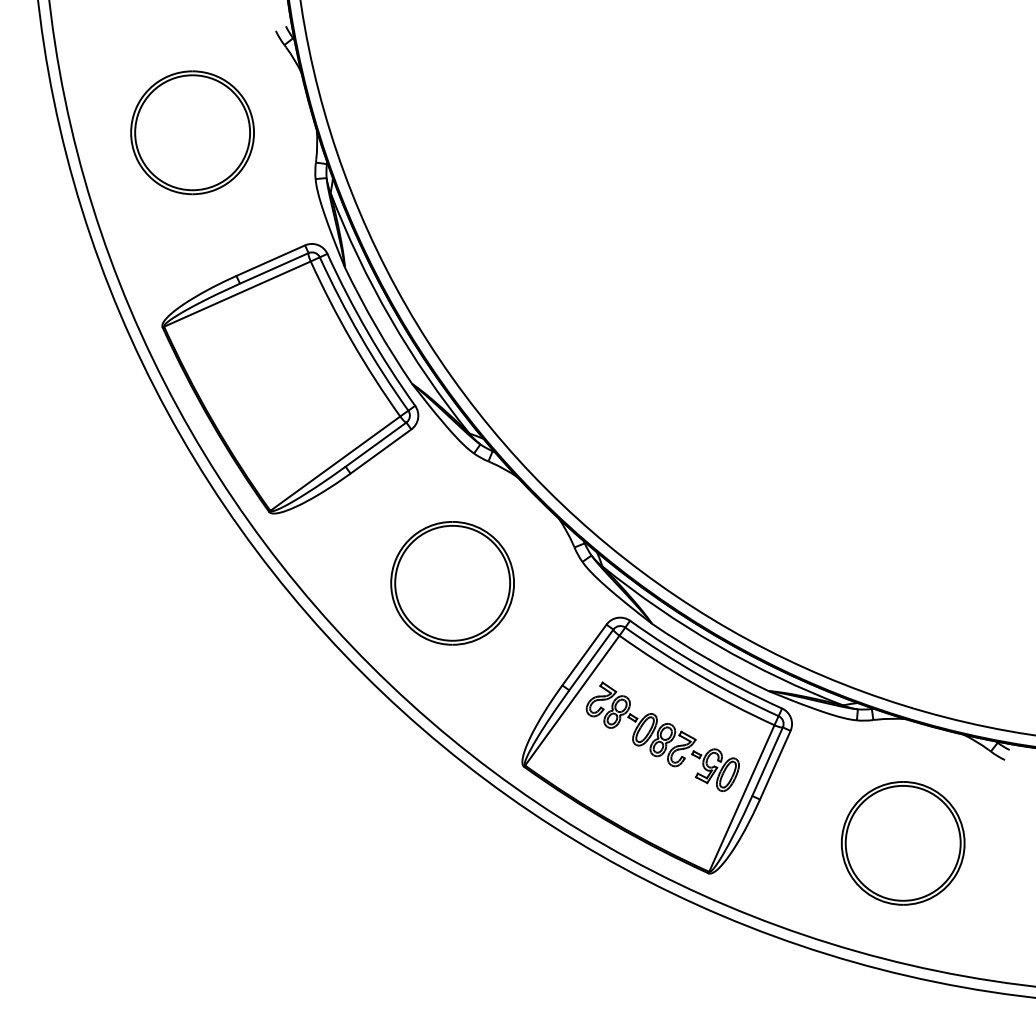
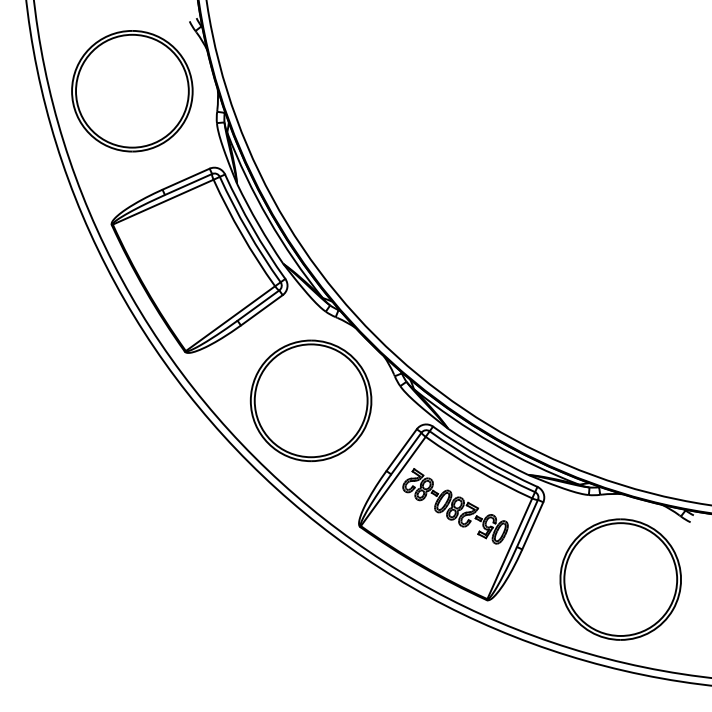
part: (192, 133) -> (132, 91), size x1.43
part: (451, 582) -> (310, 400), size x1.43
part: (902, 843) -> (620, 579), size x1.43

